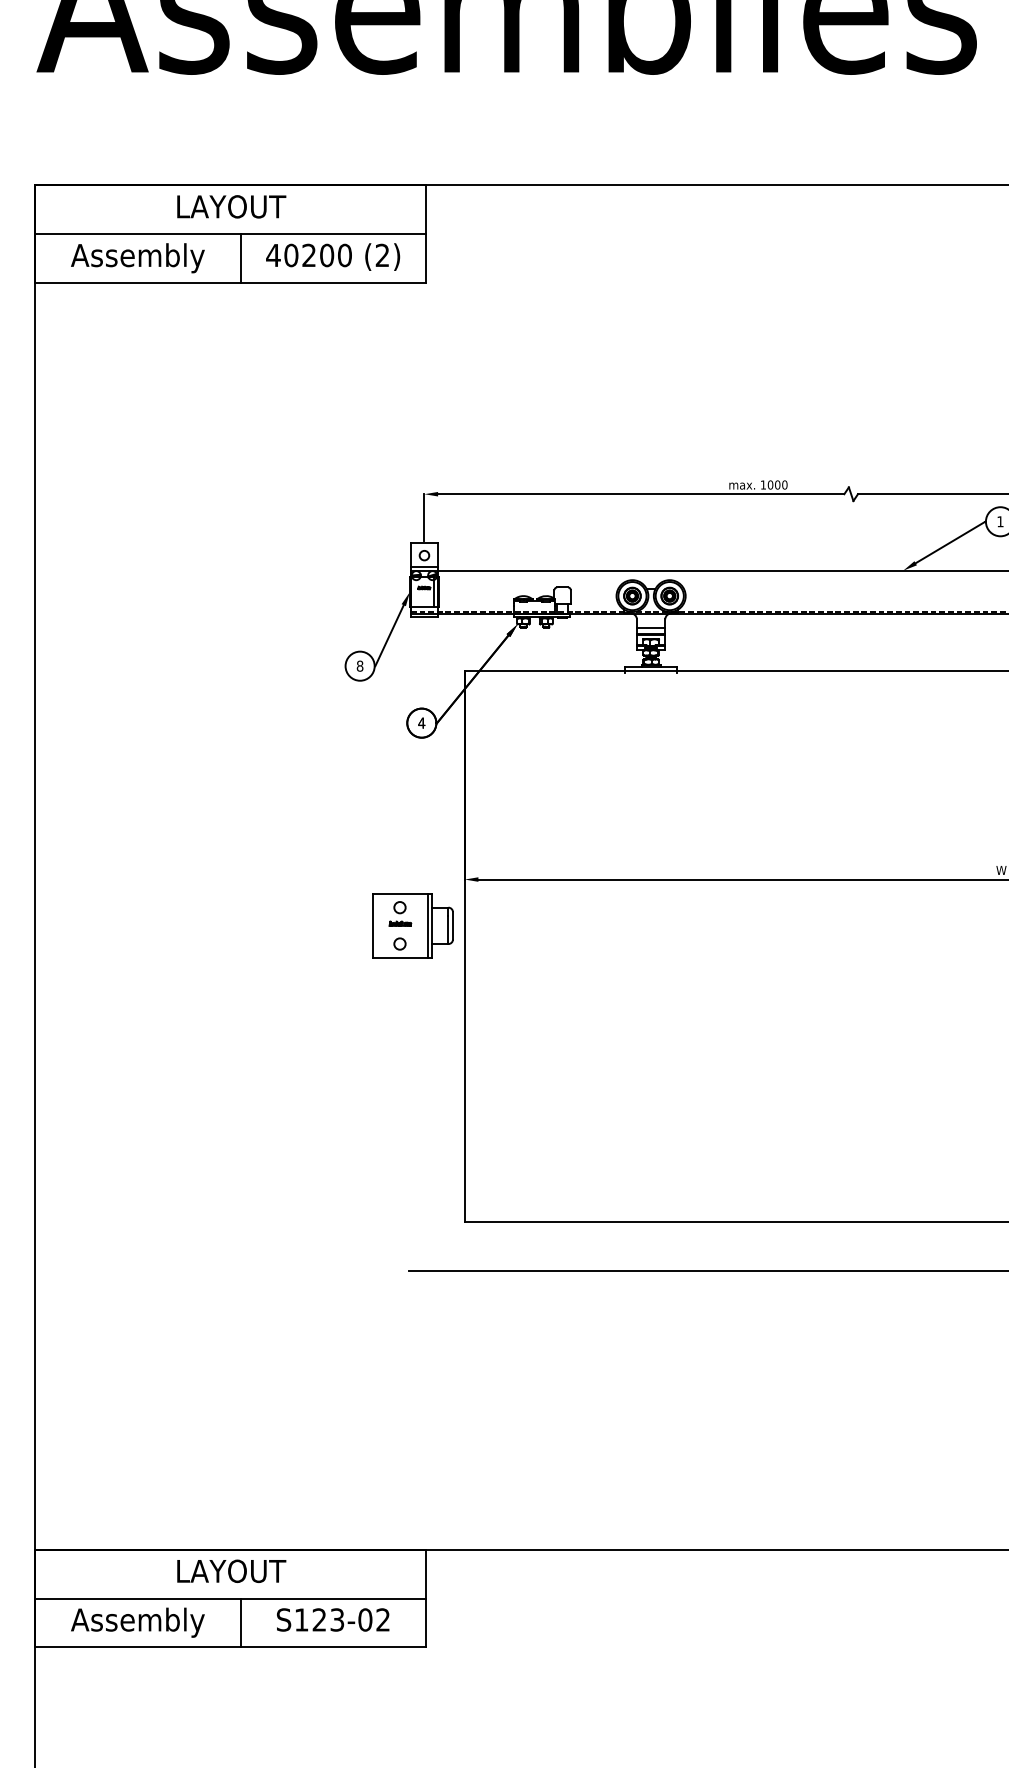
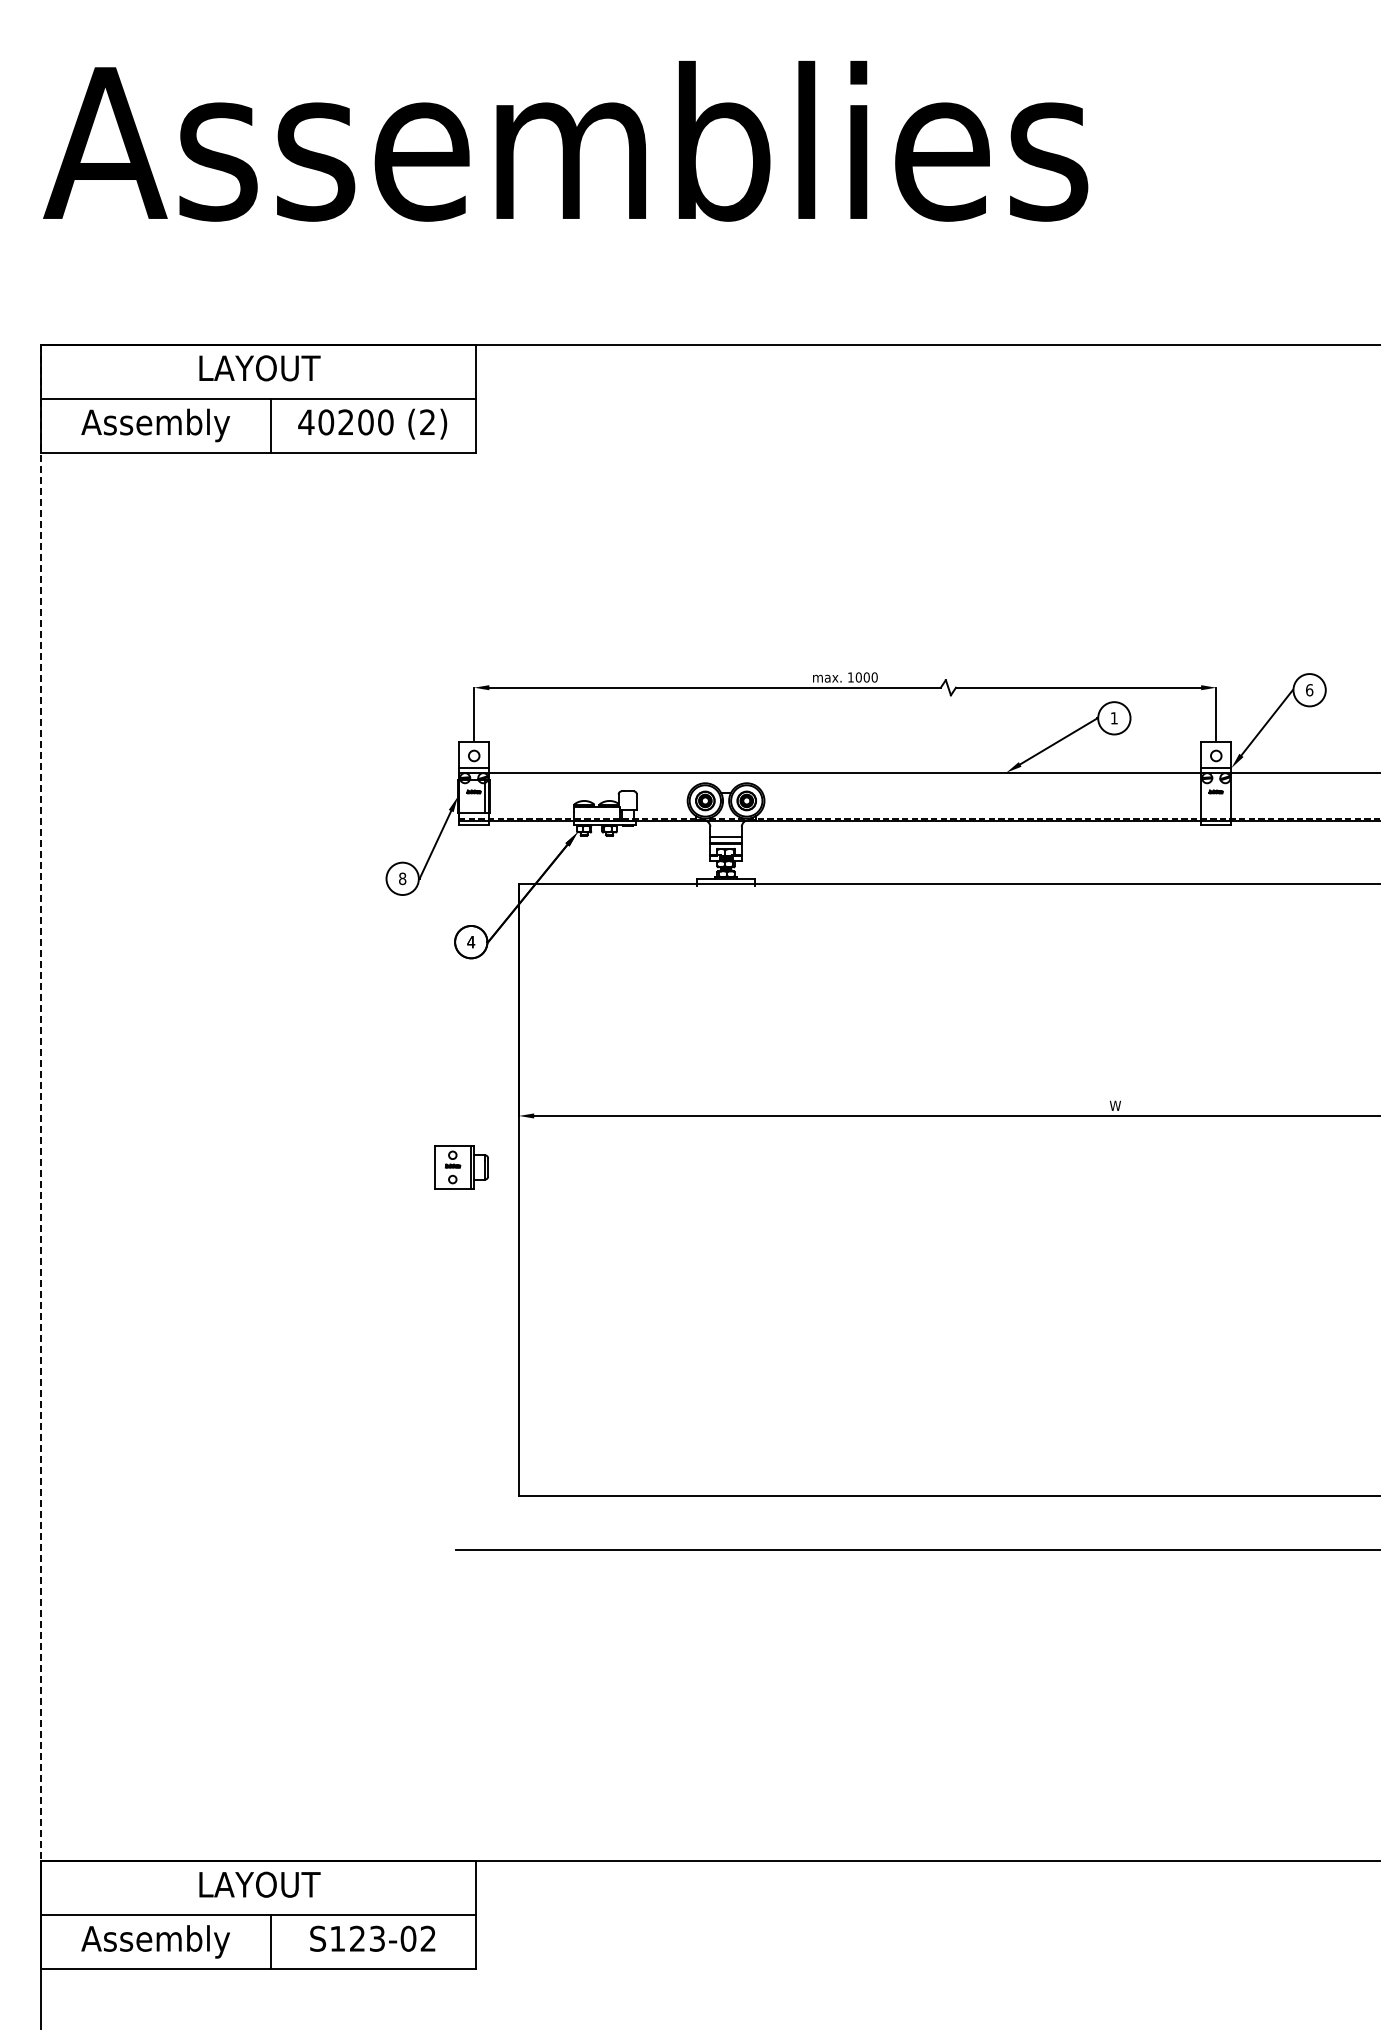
line: (35, 868) -> (41, 1103), solid -> dashed
part: (413, 925) -> (461, 1167), size x0.6

